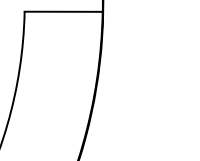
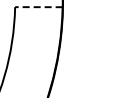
line: (63, 12) -> (38, 7), solid -> dashed

